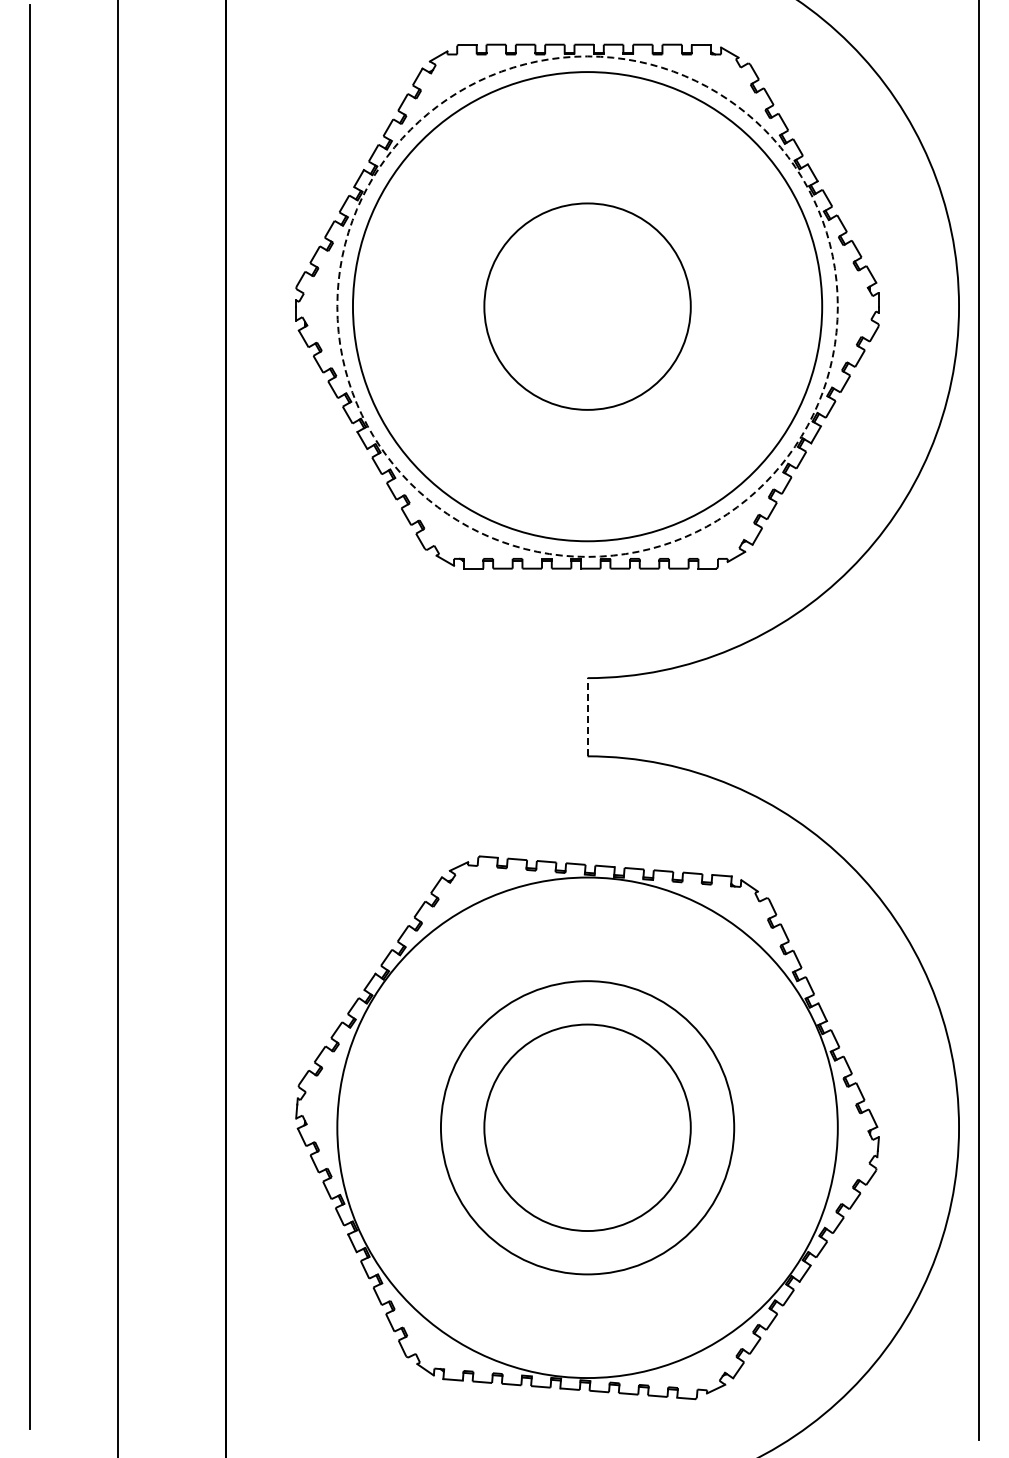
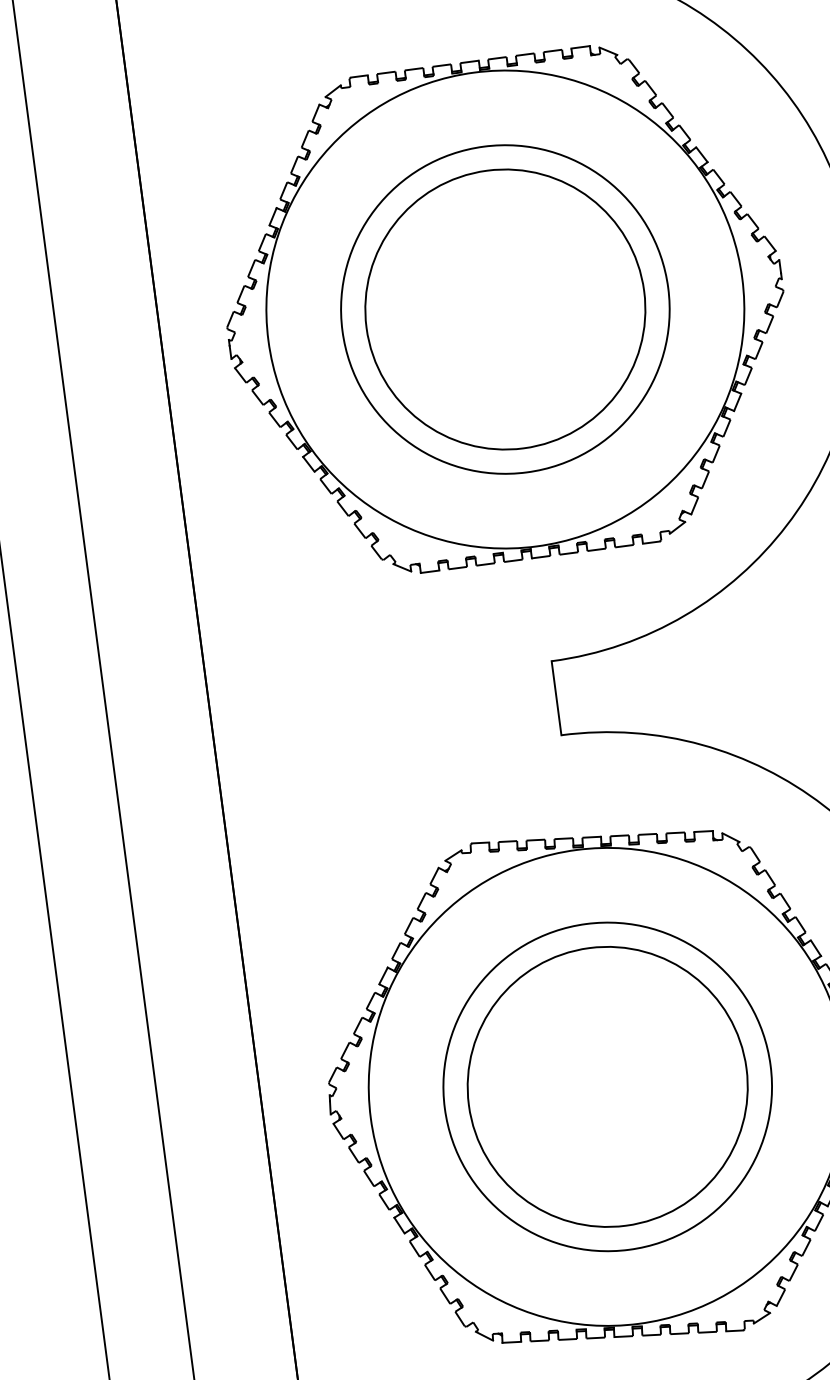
circle: (587, 306) -> (505, 309), dashed -> solid
circle: (587, 306) -> (505, 309), size x0.62
circle: (587, 306) -> (505, 309), size x1.67
line: (587, 716) -> (556, 697), dashed -> solid
circle: (587, 1127) -> (607, 1086), size x1.67

